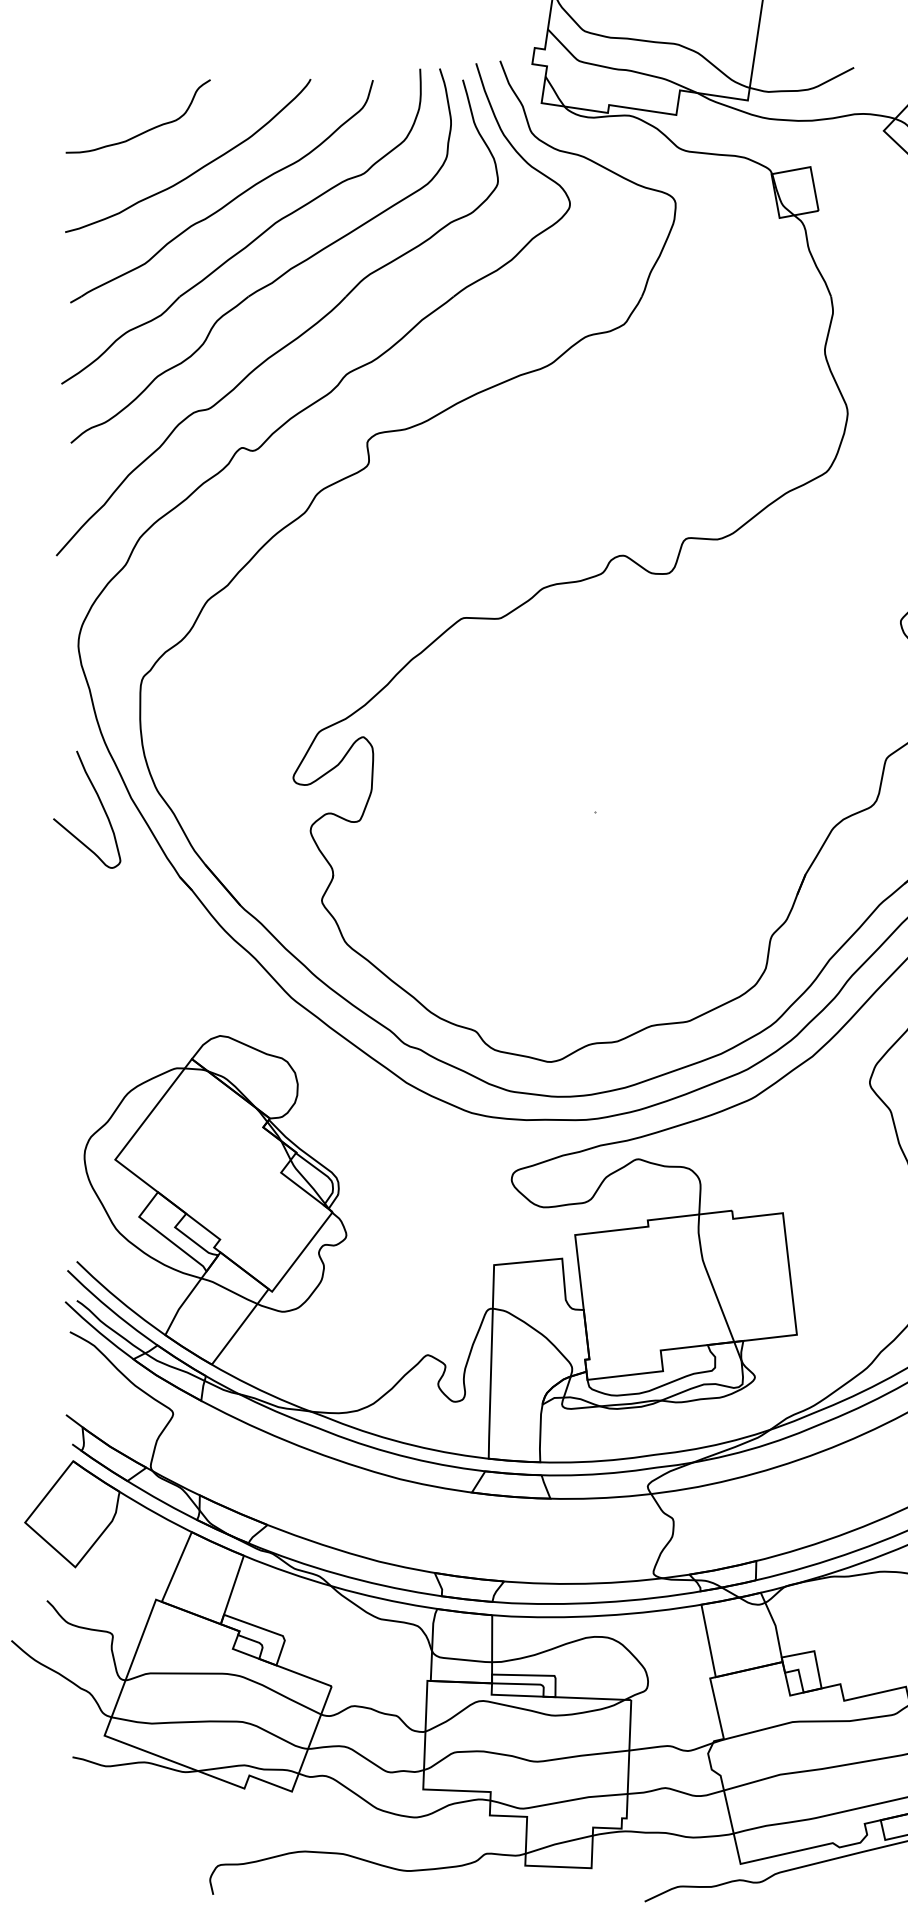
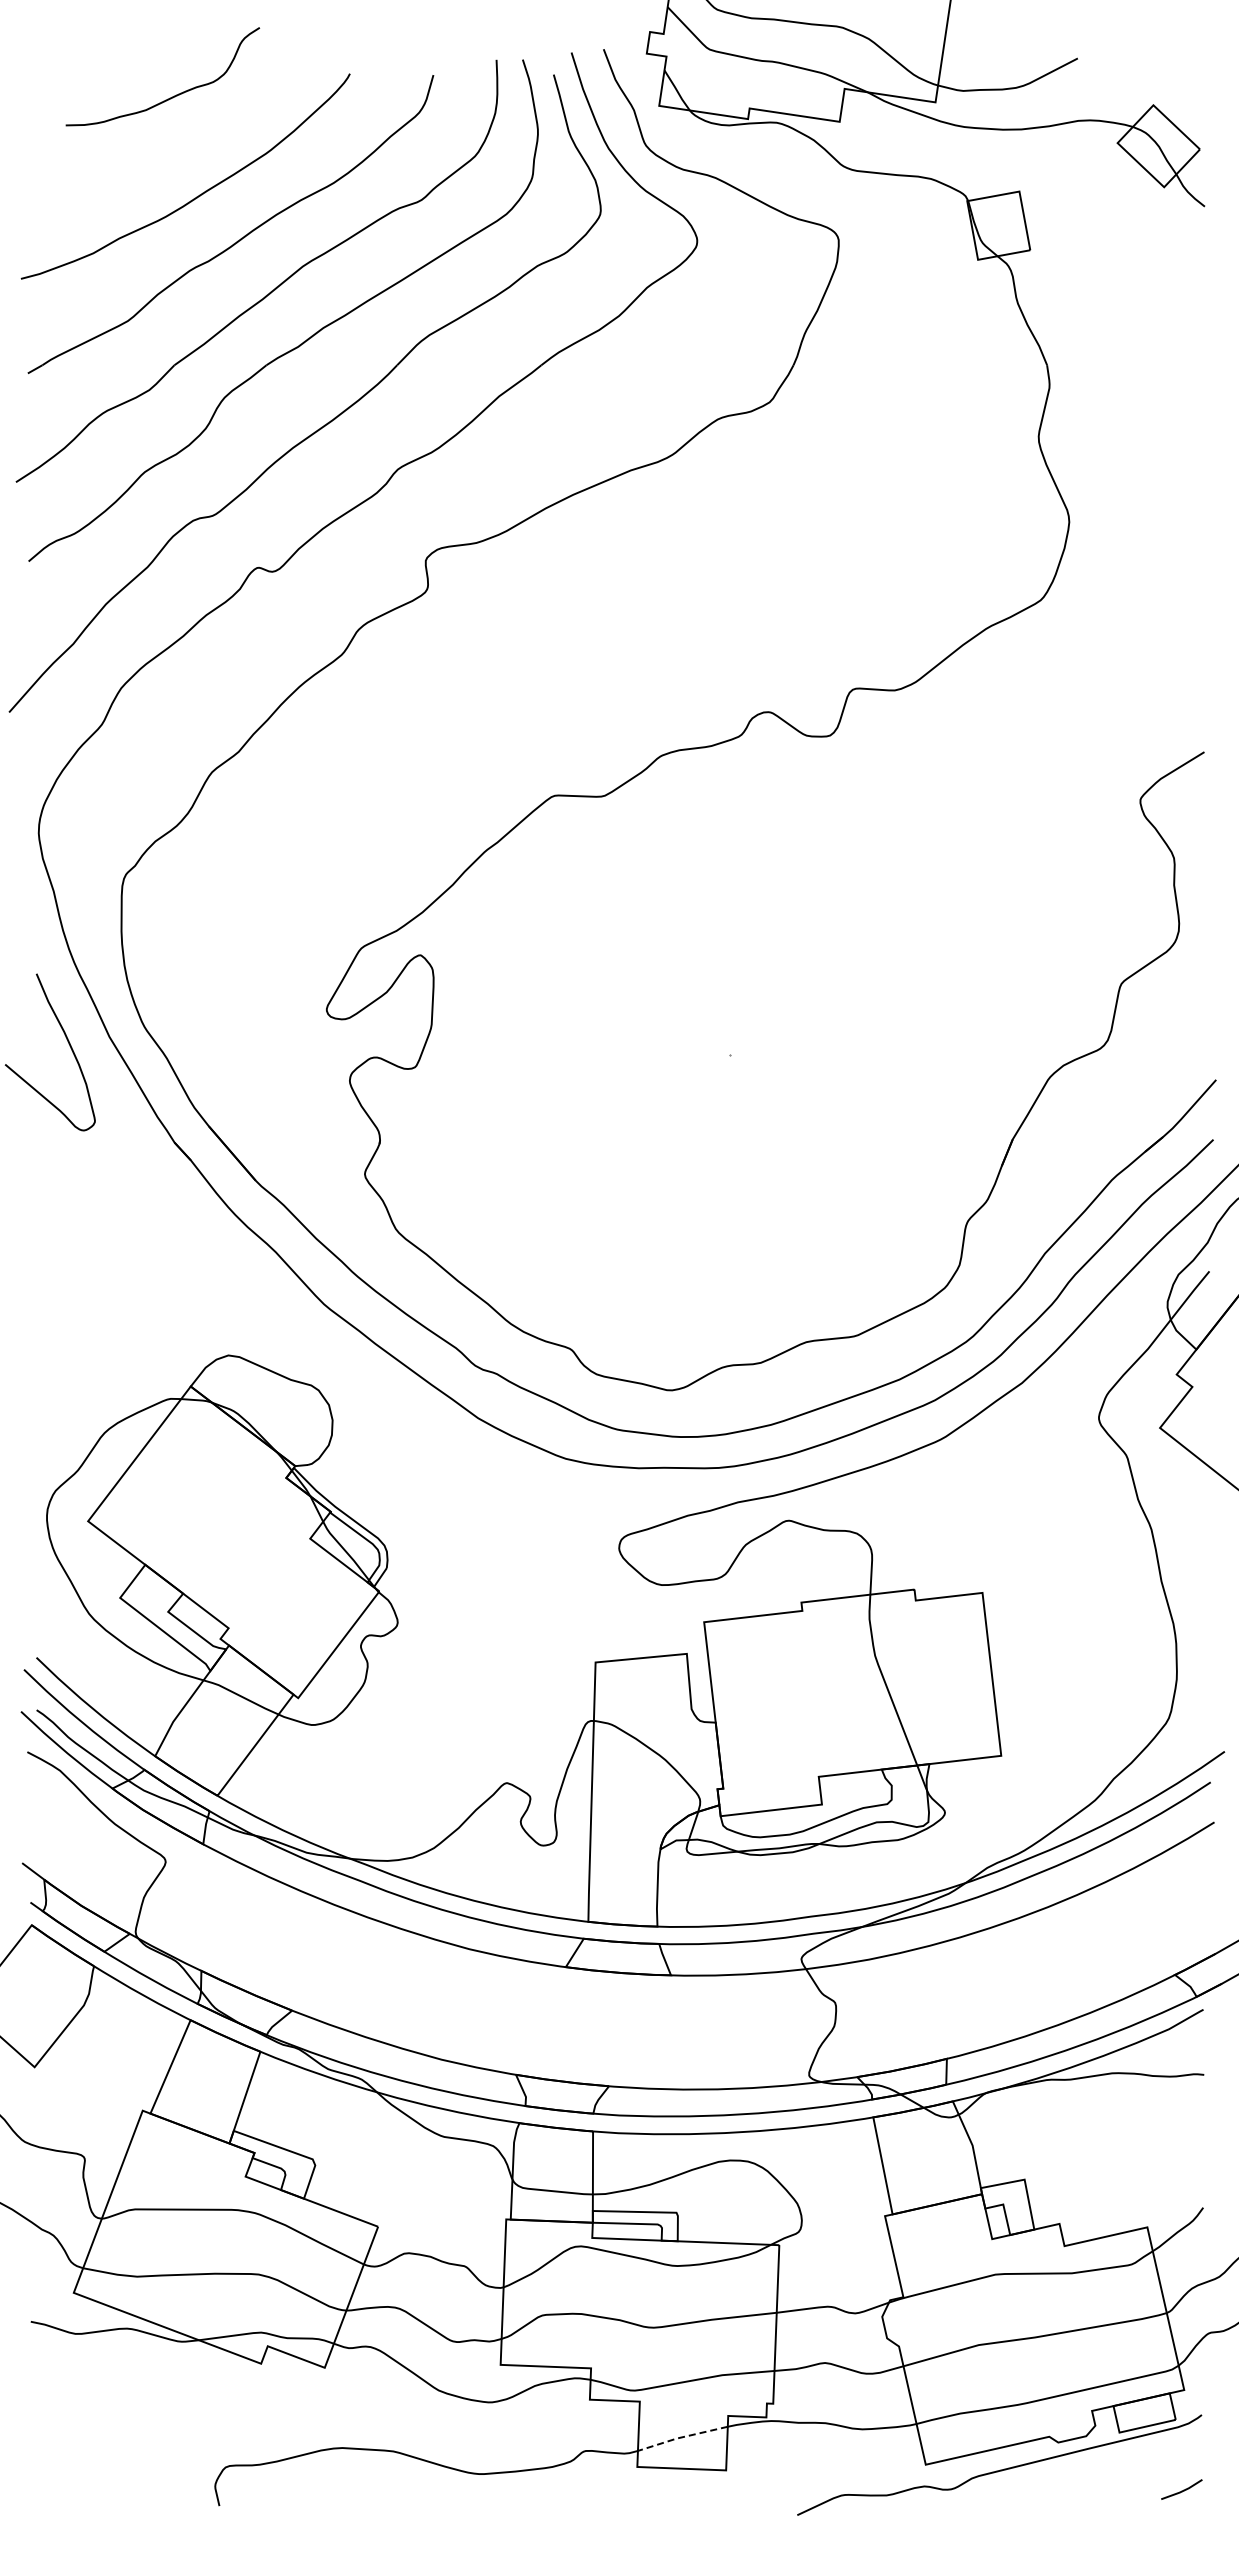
curve: (145, 131) -> (172, 96), moved
line: (558, 1843) -> (681, 2437), solid -> dashed

